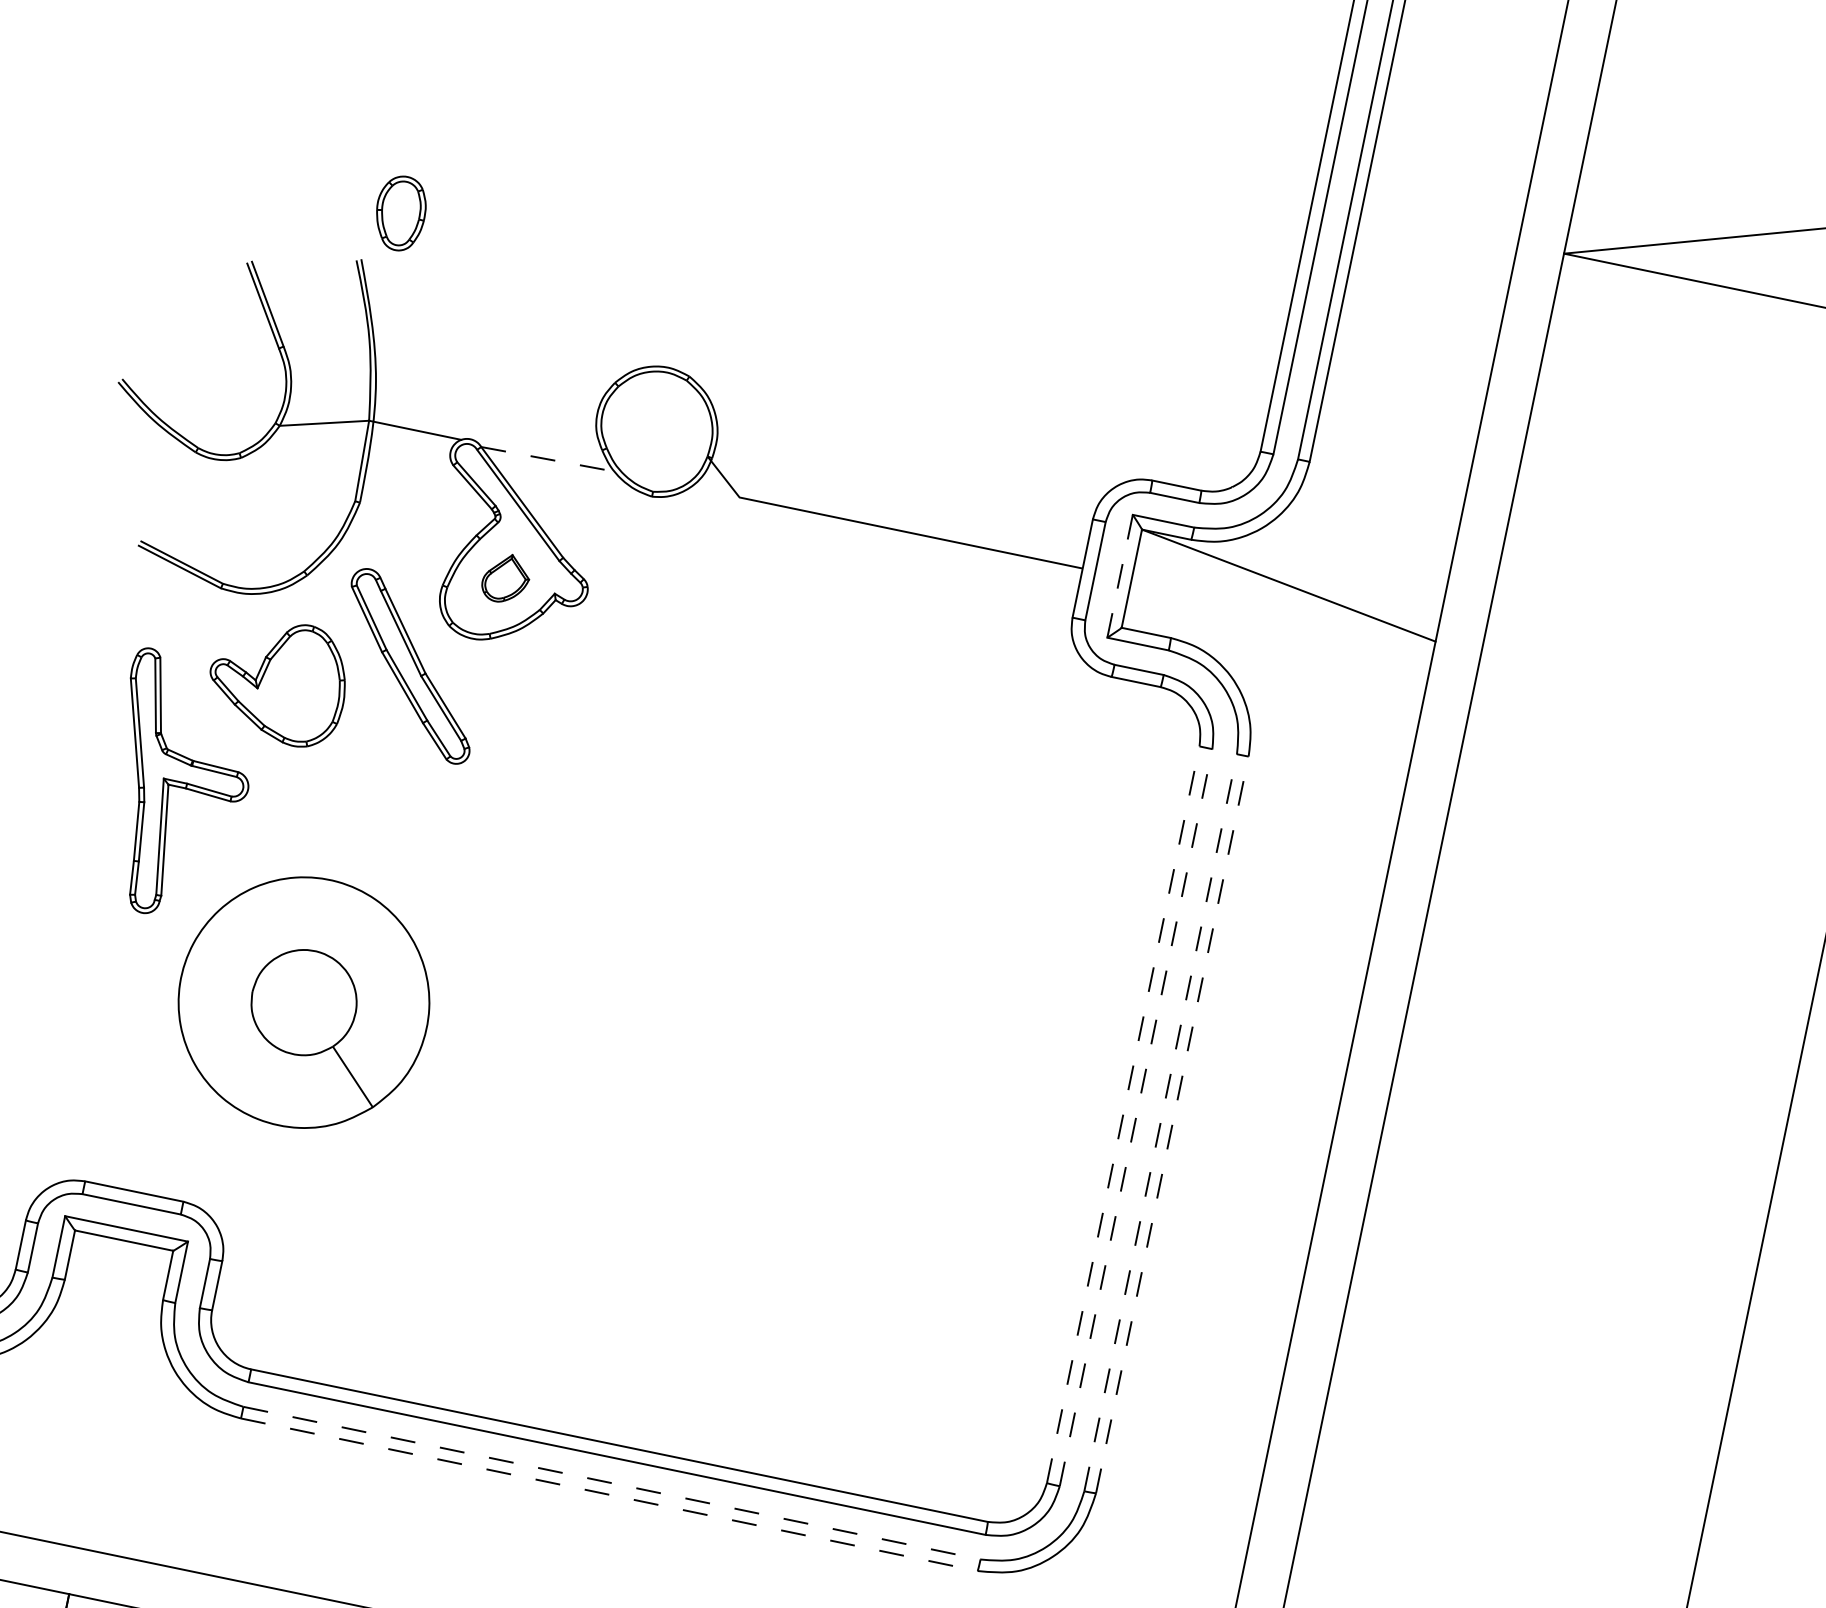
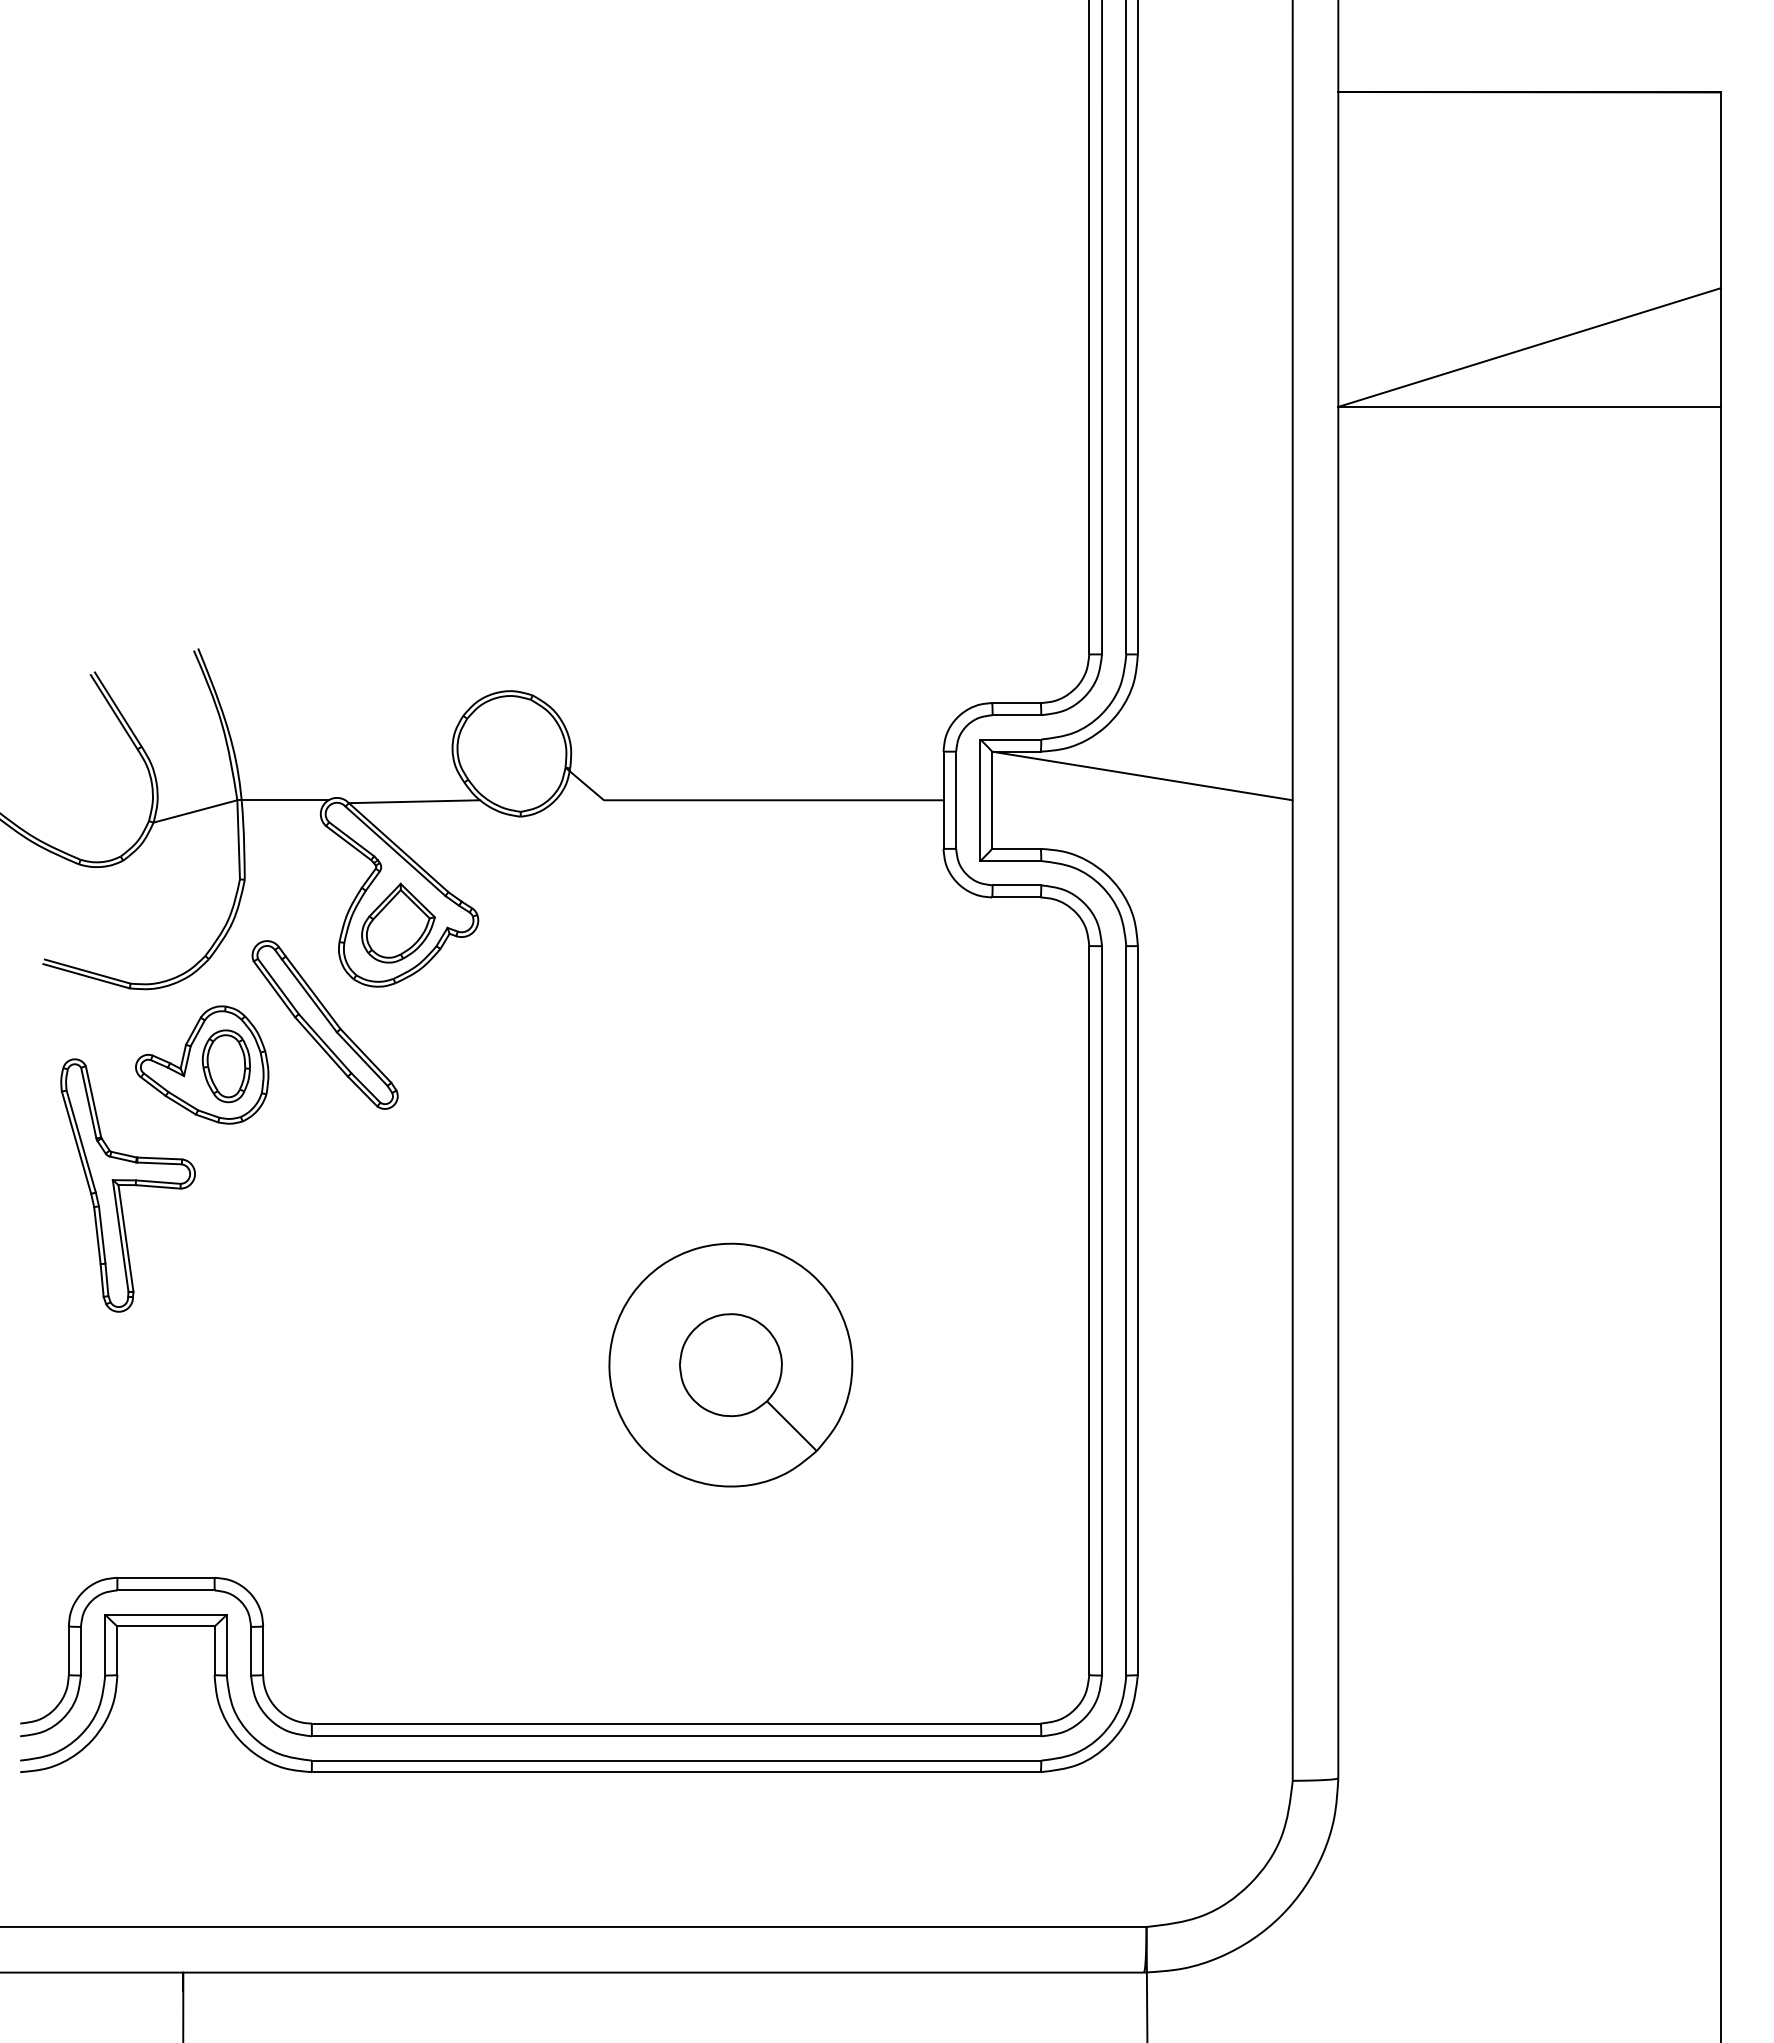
part: (399, 213) -> (225, 1066), moved
line: (547, 459) -> (414, 801), dashed -> solid
line: (1120, 576) -> (980, 800), dashed -> solid
part: (506, 578) -> (398, 922), size x1.67
part: (303, 1001) -> (730, 1364), moved
line: (1123, 1114) -> (1089, 1310), dashed -> solid
line: (1136, 1117) -> (1102, 1310), dashed -> solid
line: (1160, 1122) -> (1126, 1310), dashed -> solid
line: (1172, 1124) -> (1137, 1310), dashed -> solid
line: (611, 1483) -> (676, 1760), dashed -> solid
line: (609, 1495) -> (676, 1772), dashed -> solid

